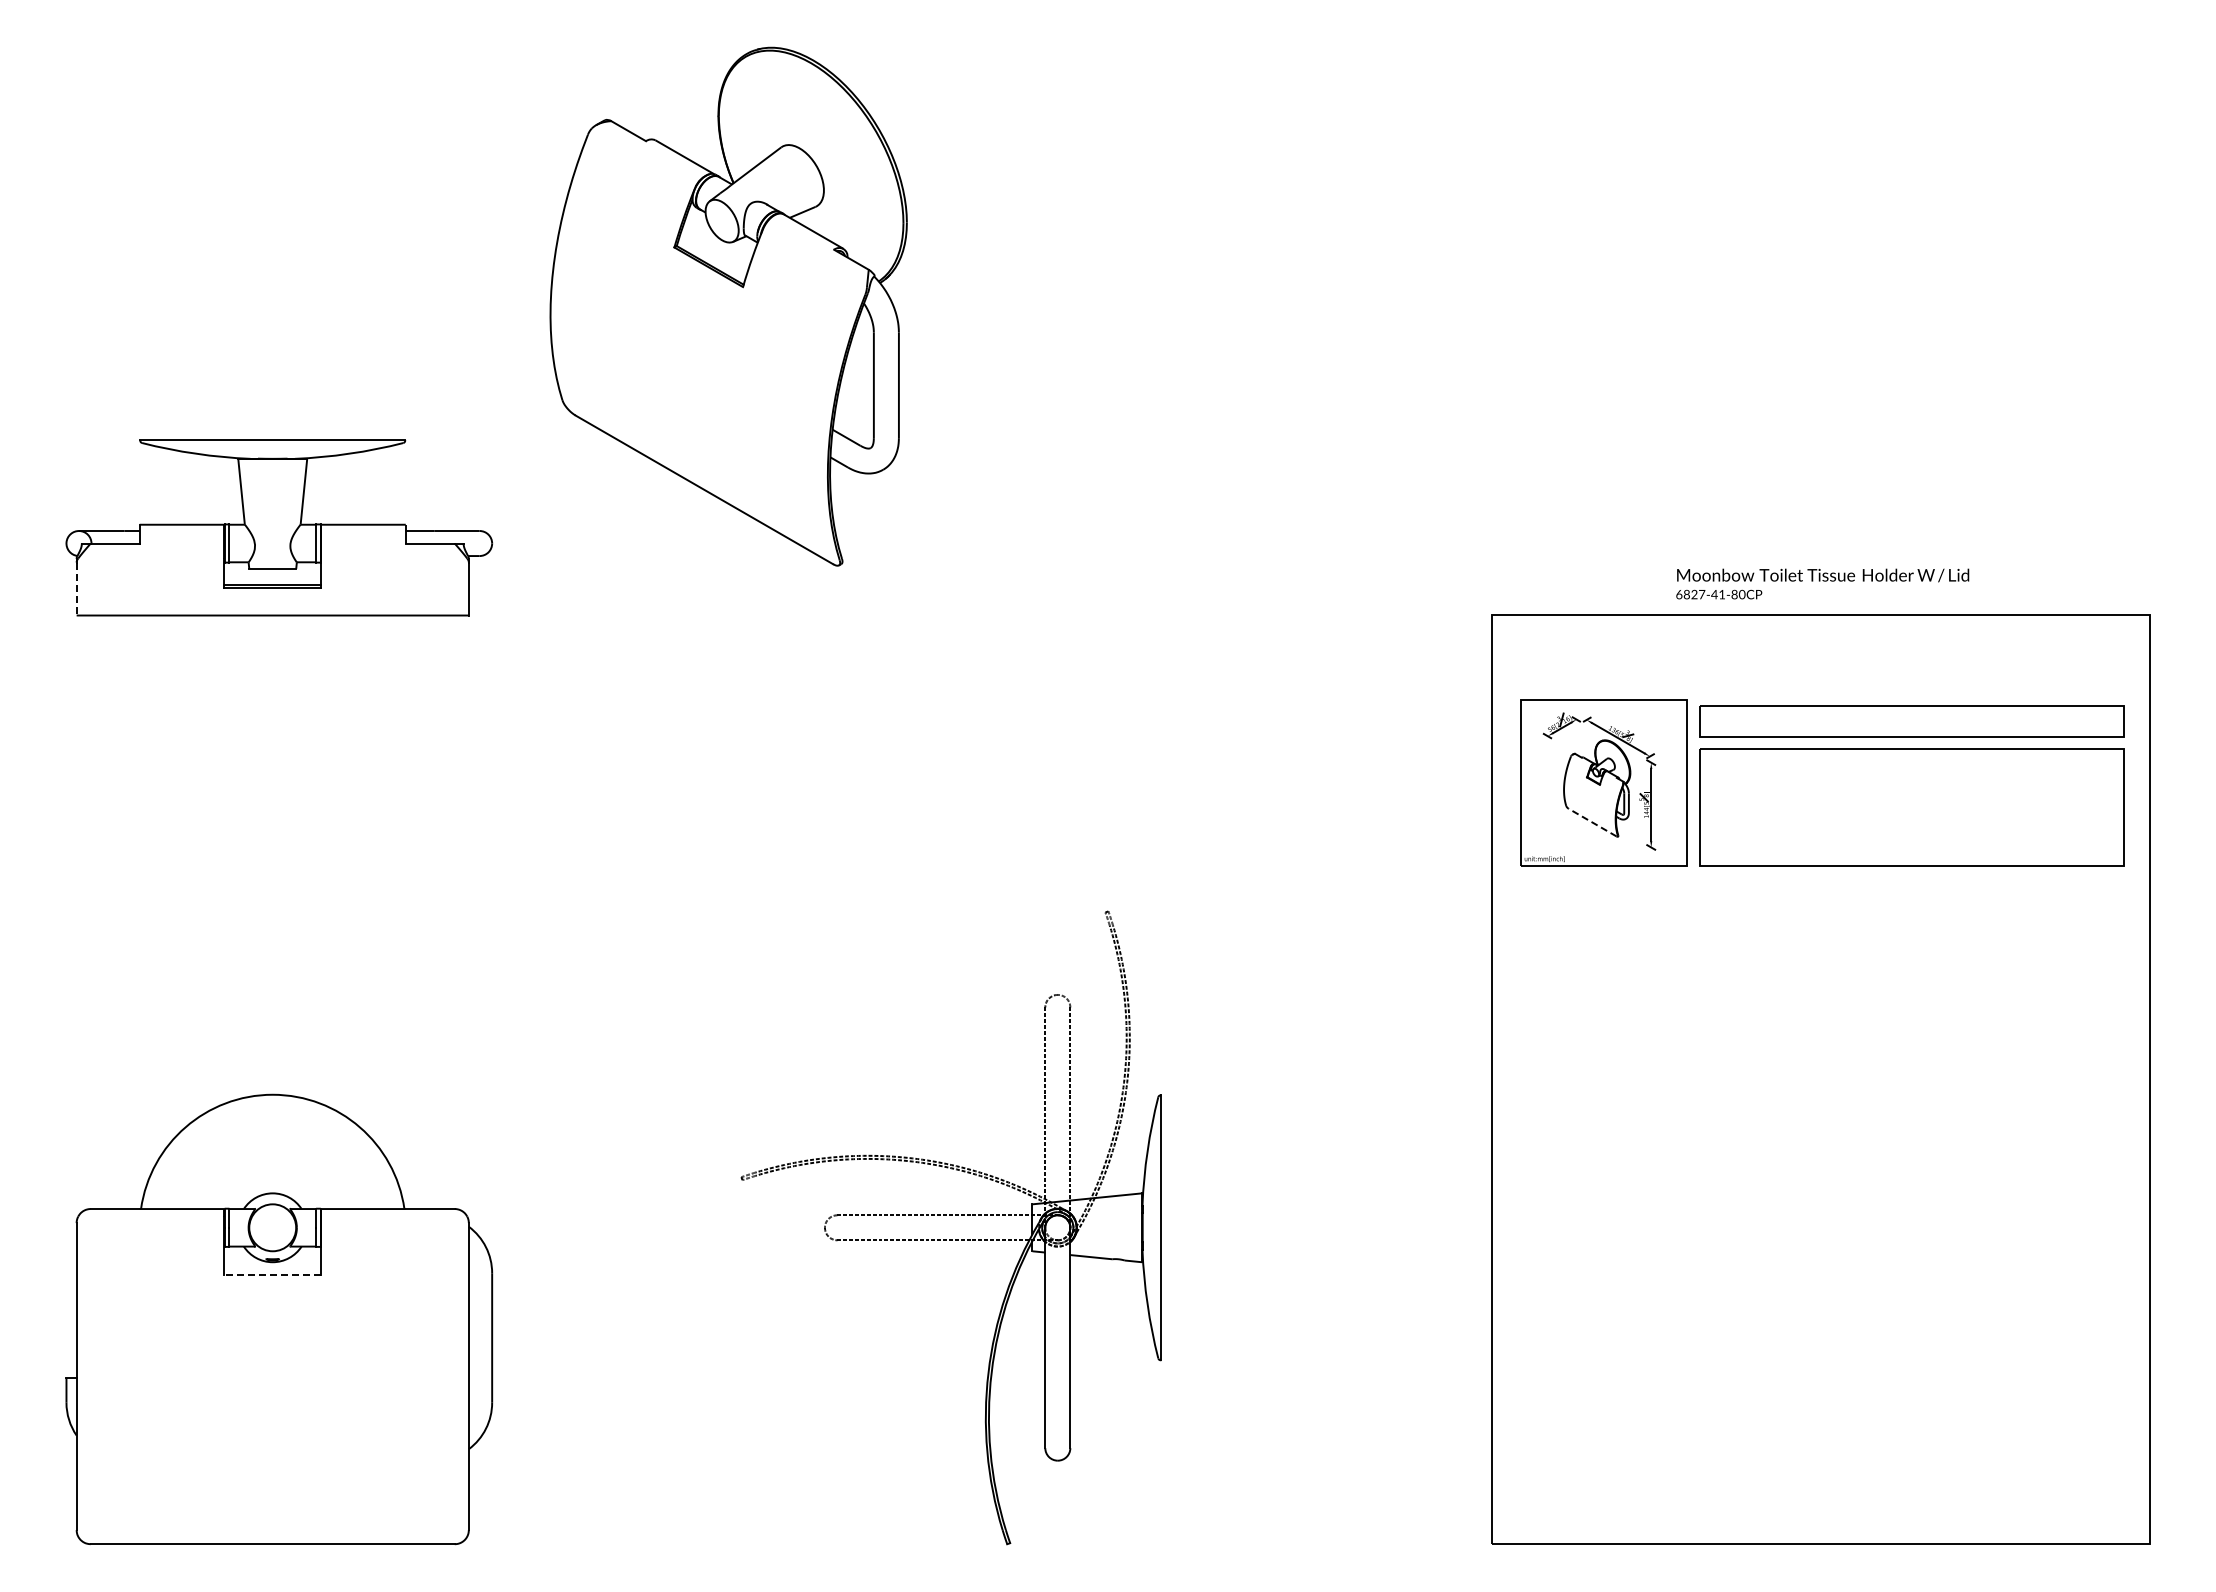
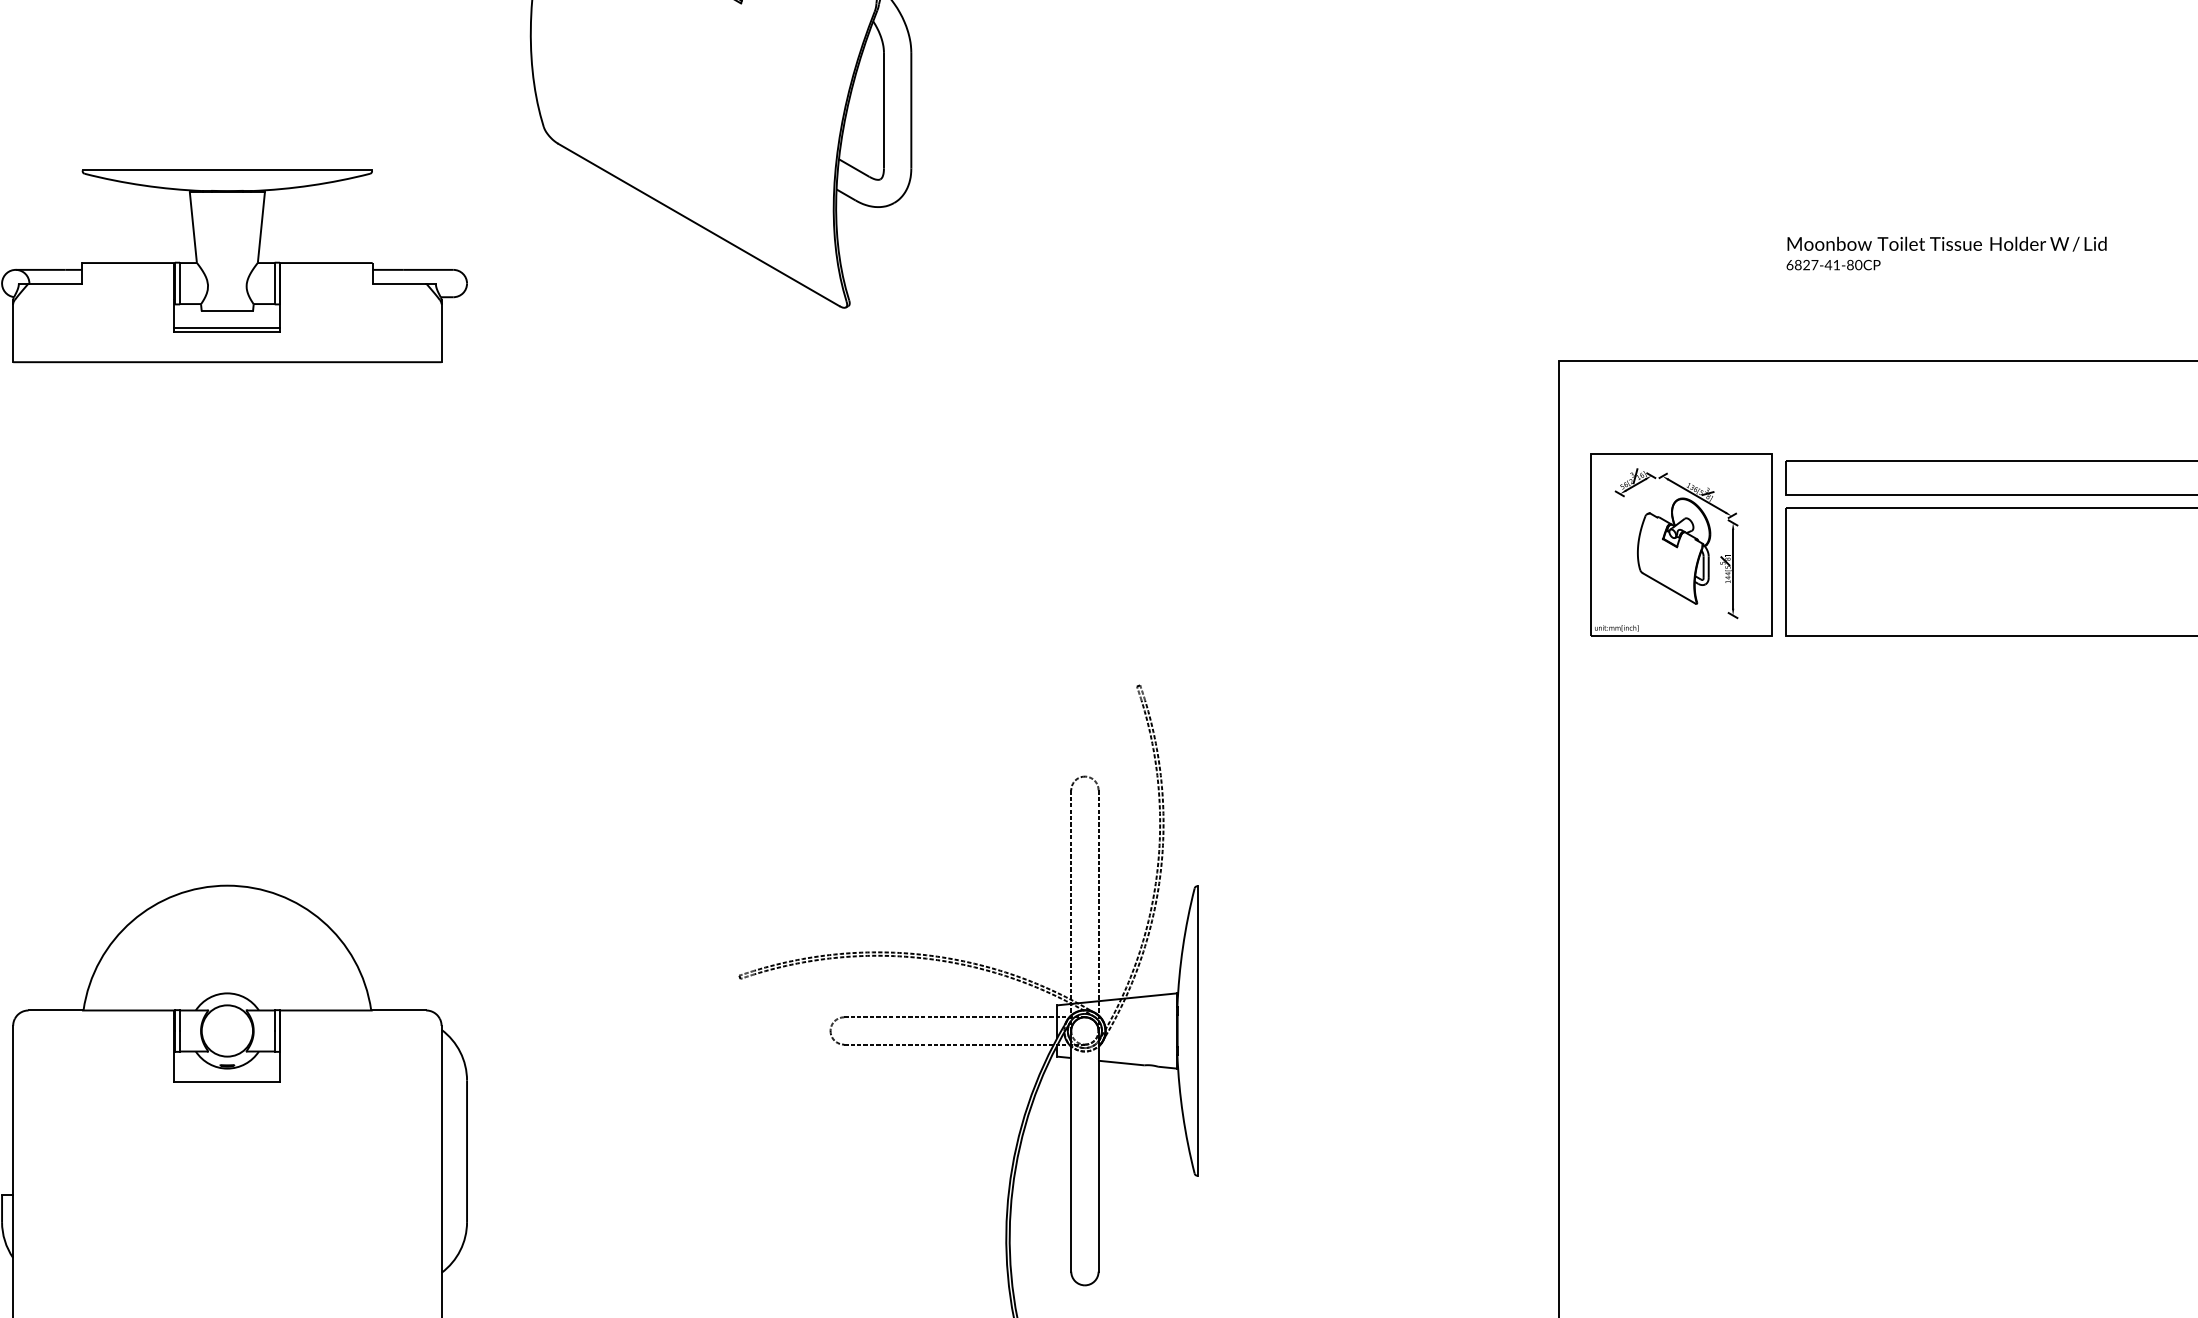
text: (1822, 583) -> (1946, 252), moved
line: (76, 589) -> (13, 333), dashed -> solid
line: (1592, 822) -> (1668, 588), dashed -> solid
line: (272, 1274) -> (227, 1082), dashed -> solid

